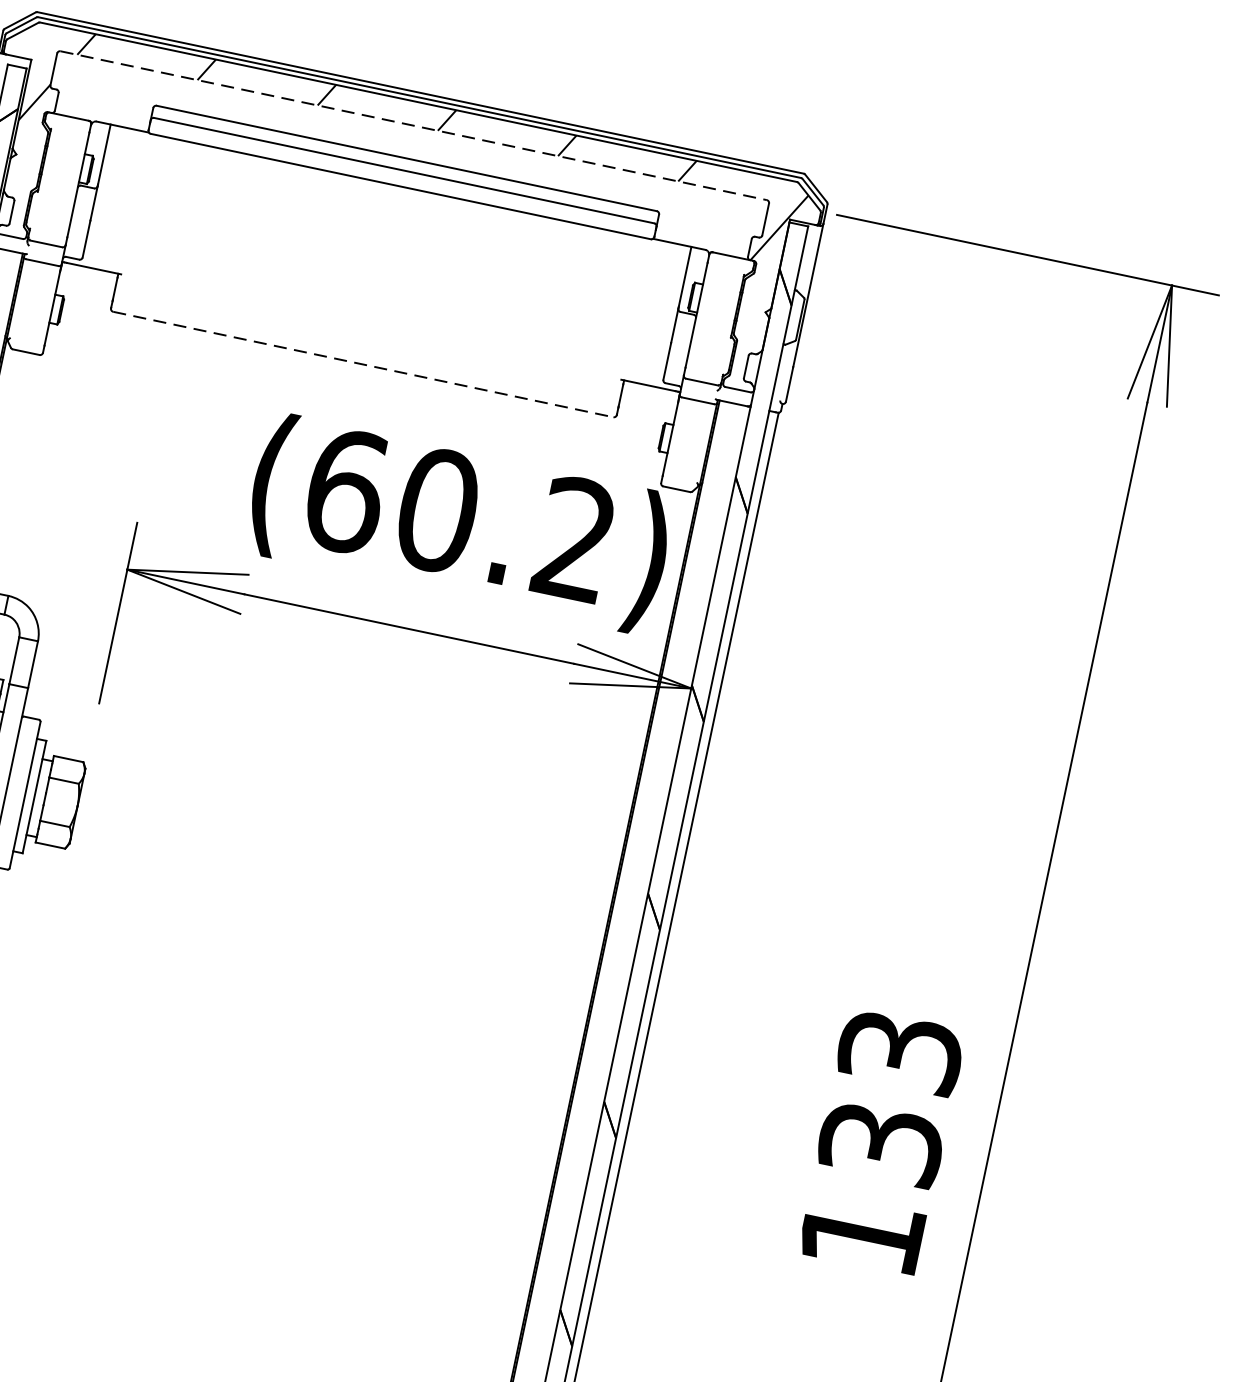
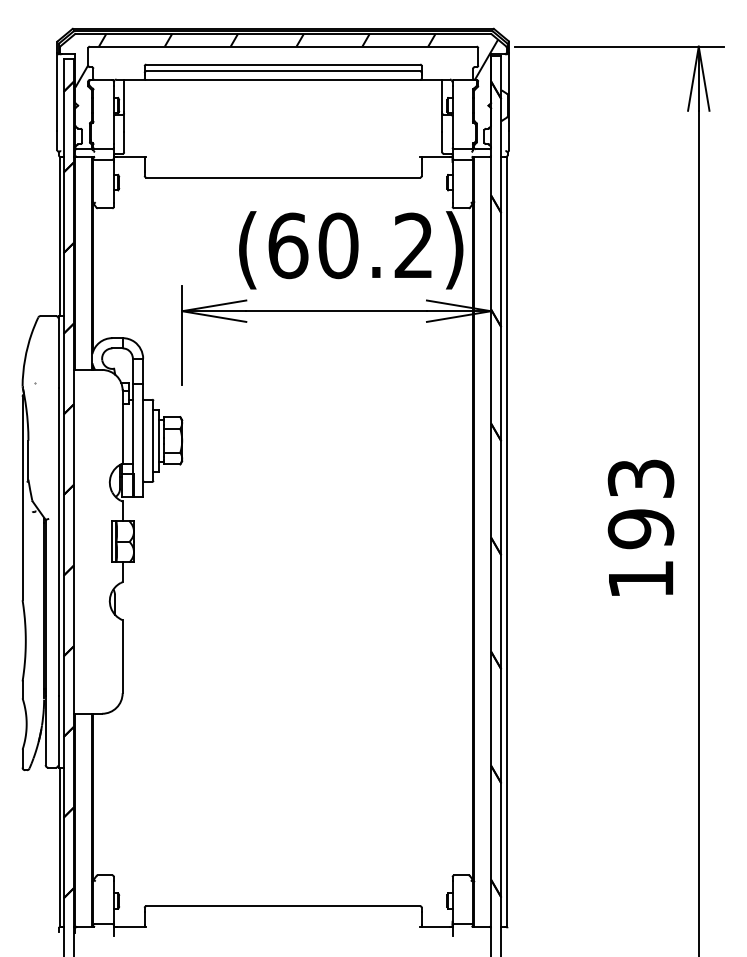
line: (414, 125) -> (283, 46), dashed -> solid
line: (363, 364) -> (283, 177), dashed -> solid
text: (881, 1144) -> (641, 529), 133 -> 193

